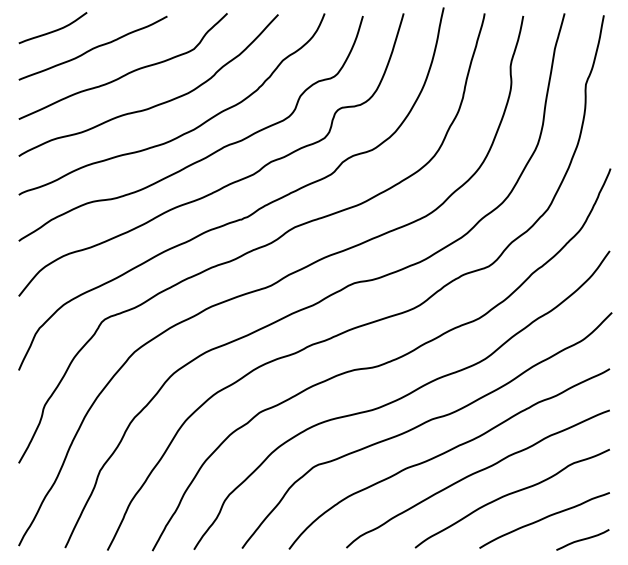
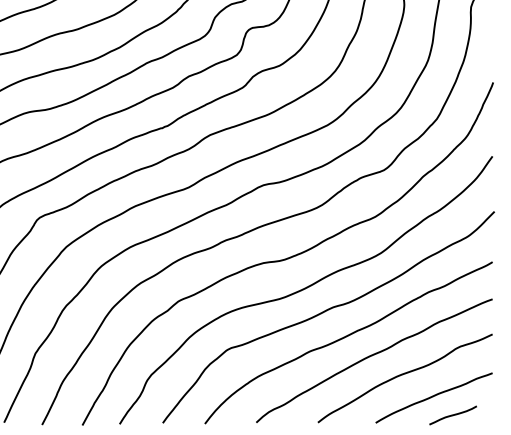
curve: (582, 539) -> (452, 415), moved

